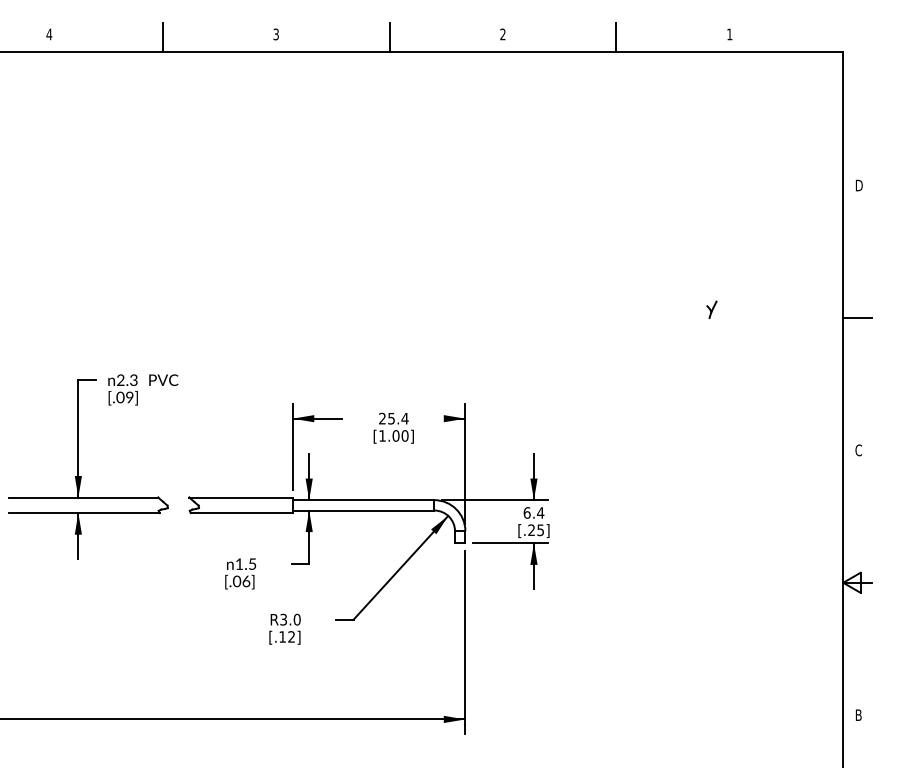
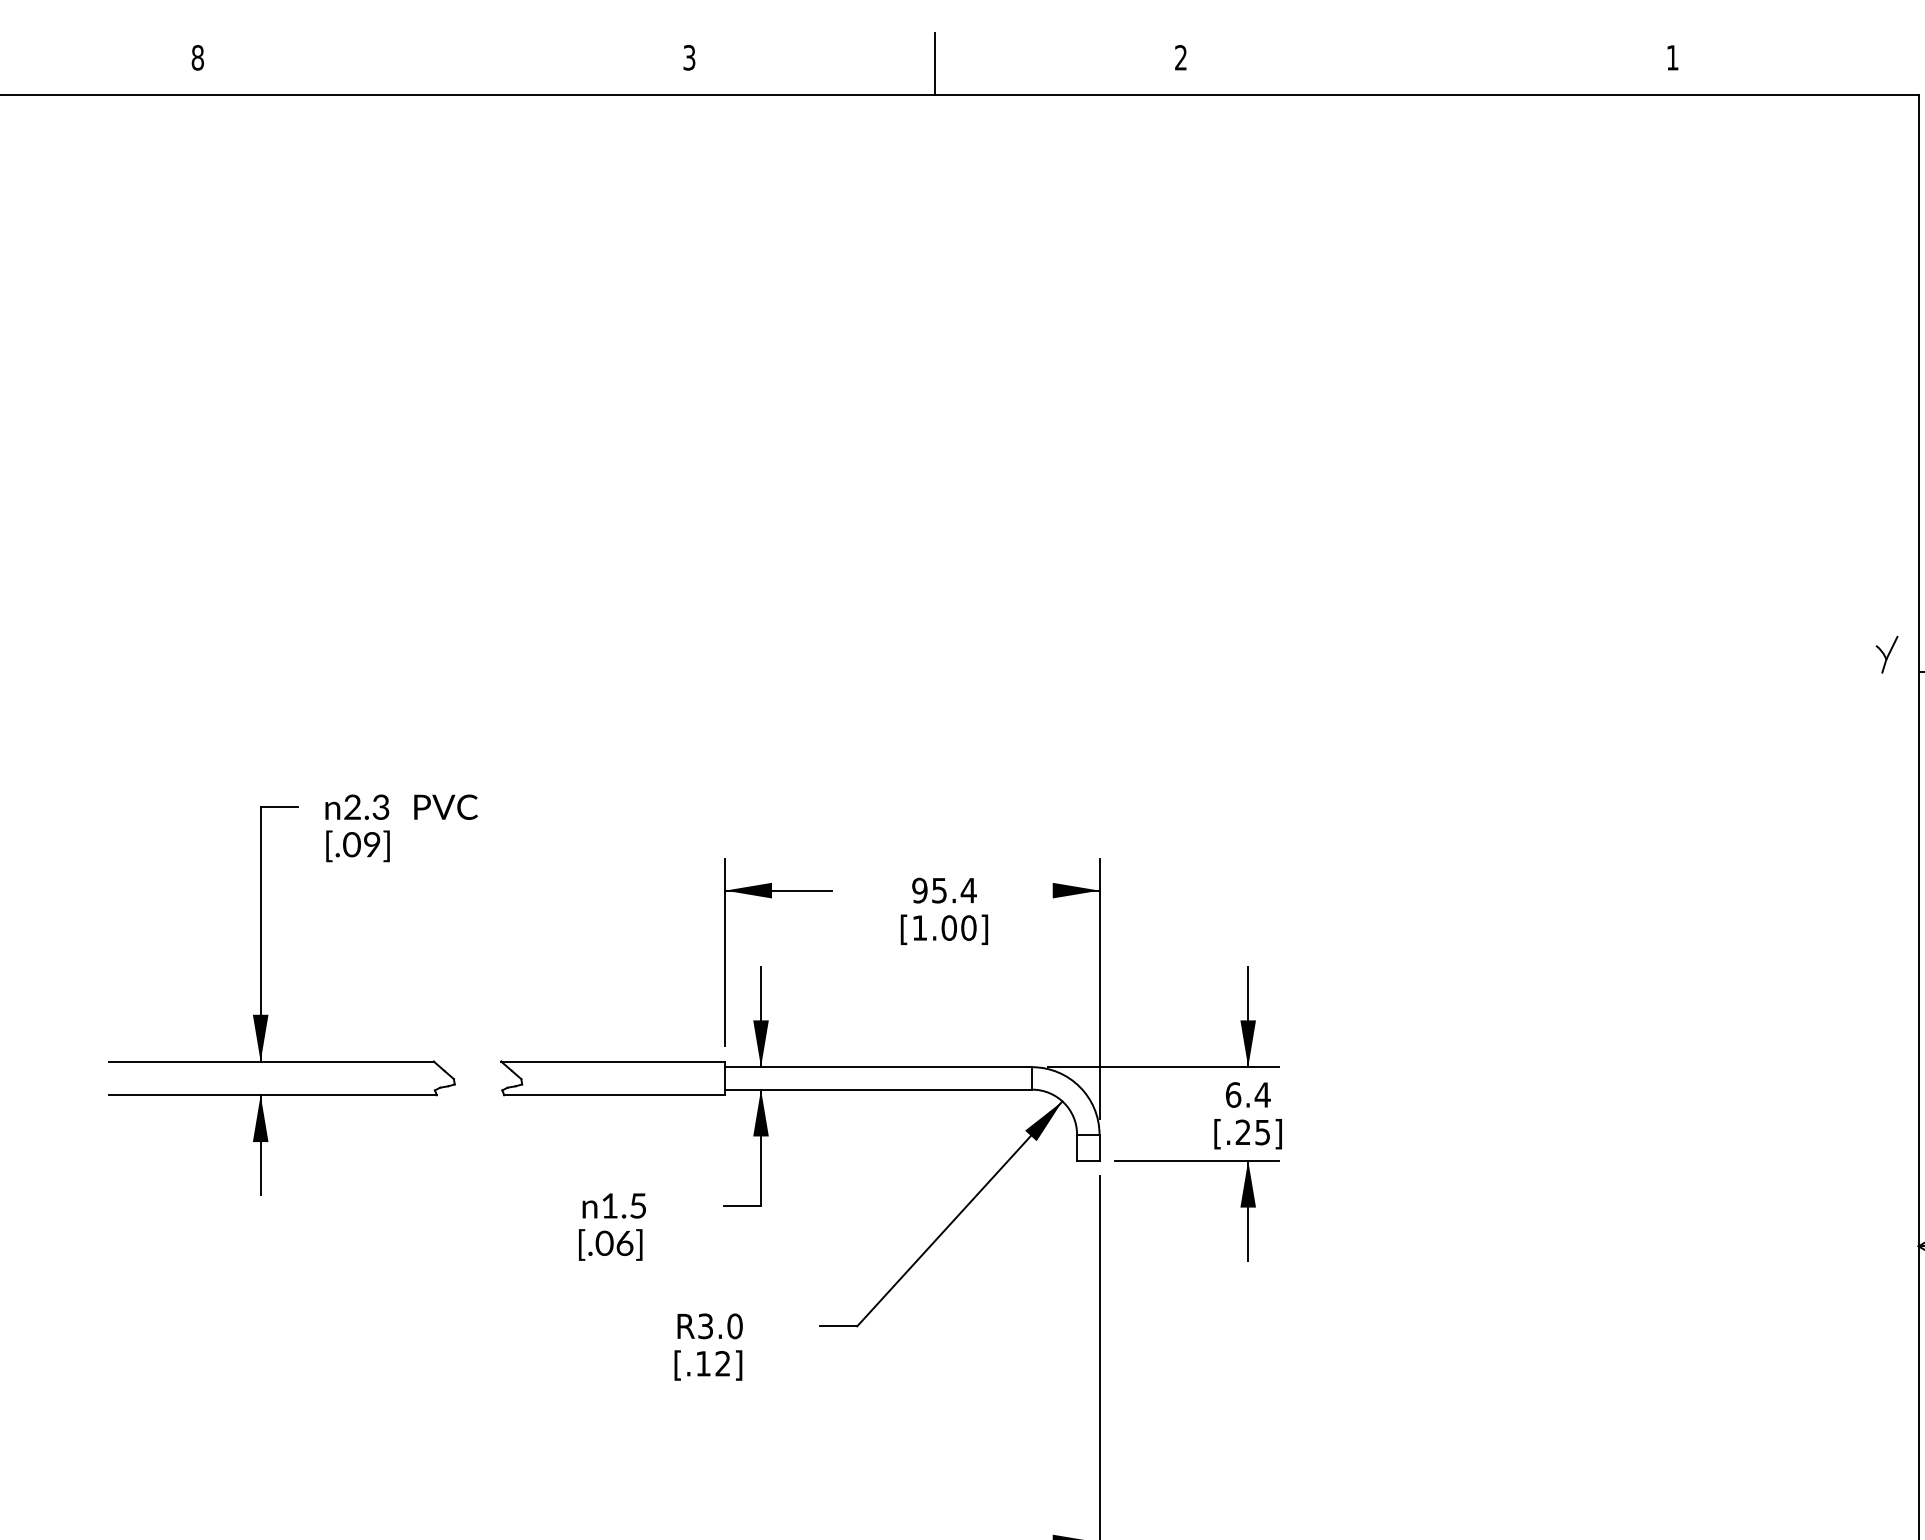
text: (49, 34) -> (198, 57), 4 -> 8
line: (162, 36) -> (443, 62), removed
line: (616, 36) -> (1427, 62), removed
part: (711, 309) -> (1886, 653), moved
text: (382, 418) -> (919, 890), 25.4 -> 95.4

